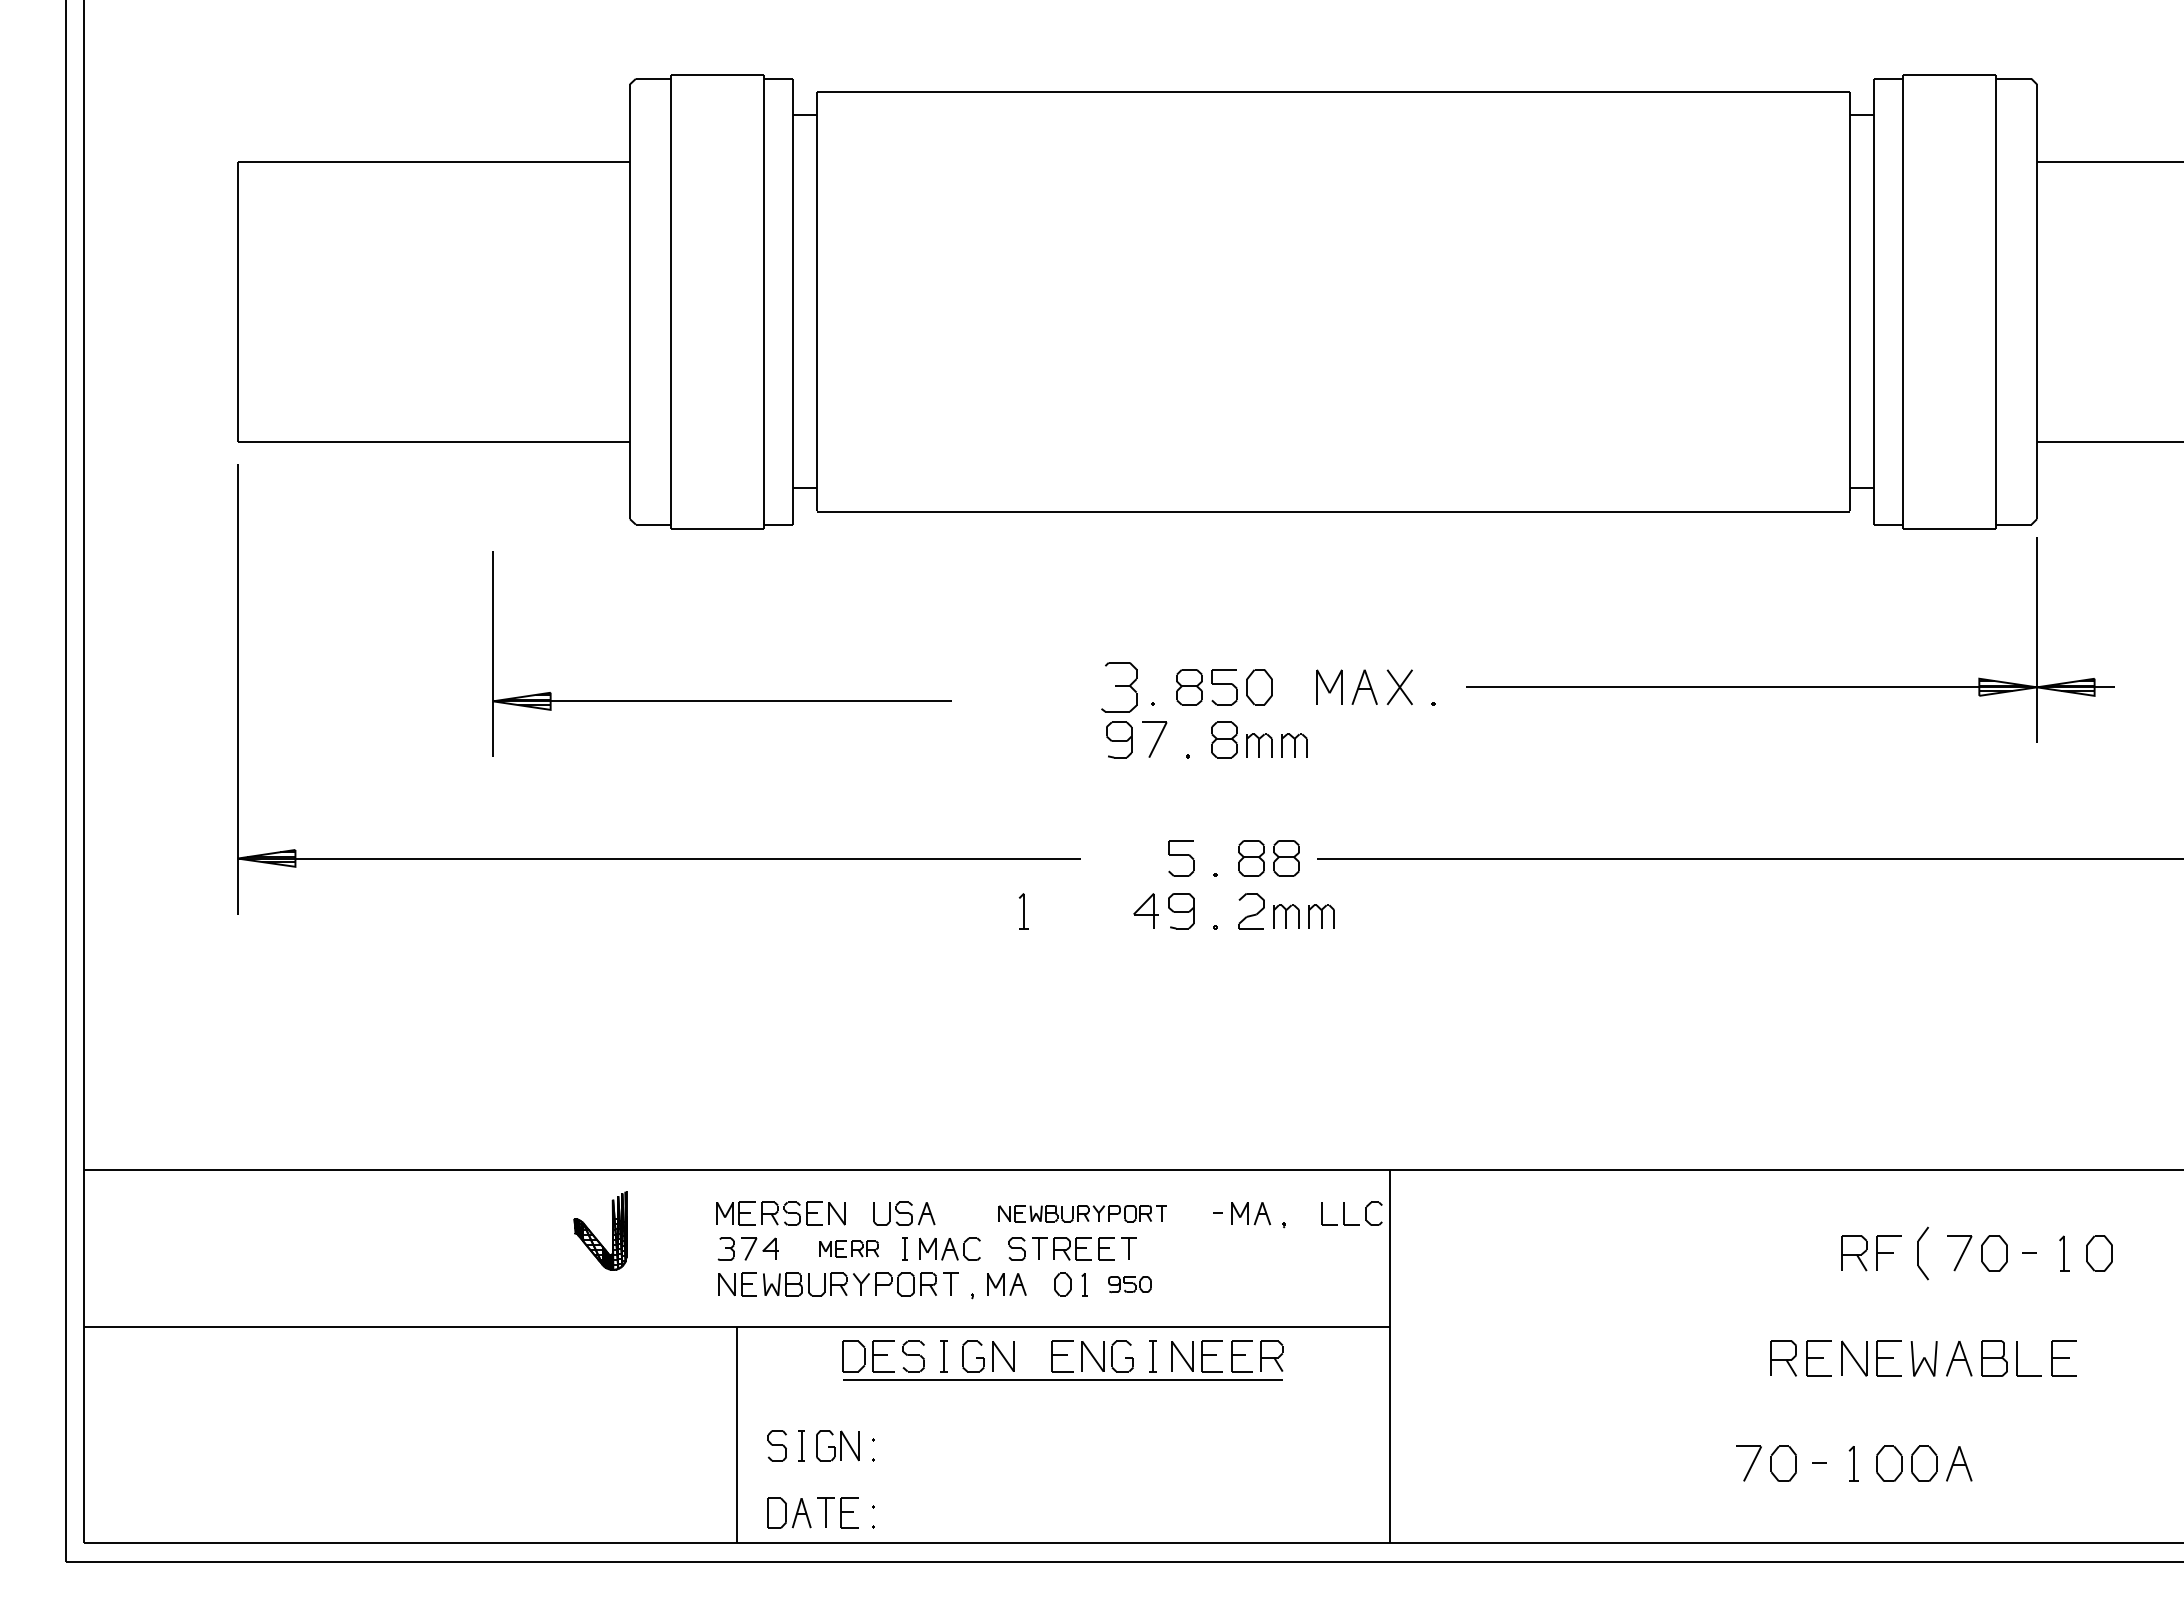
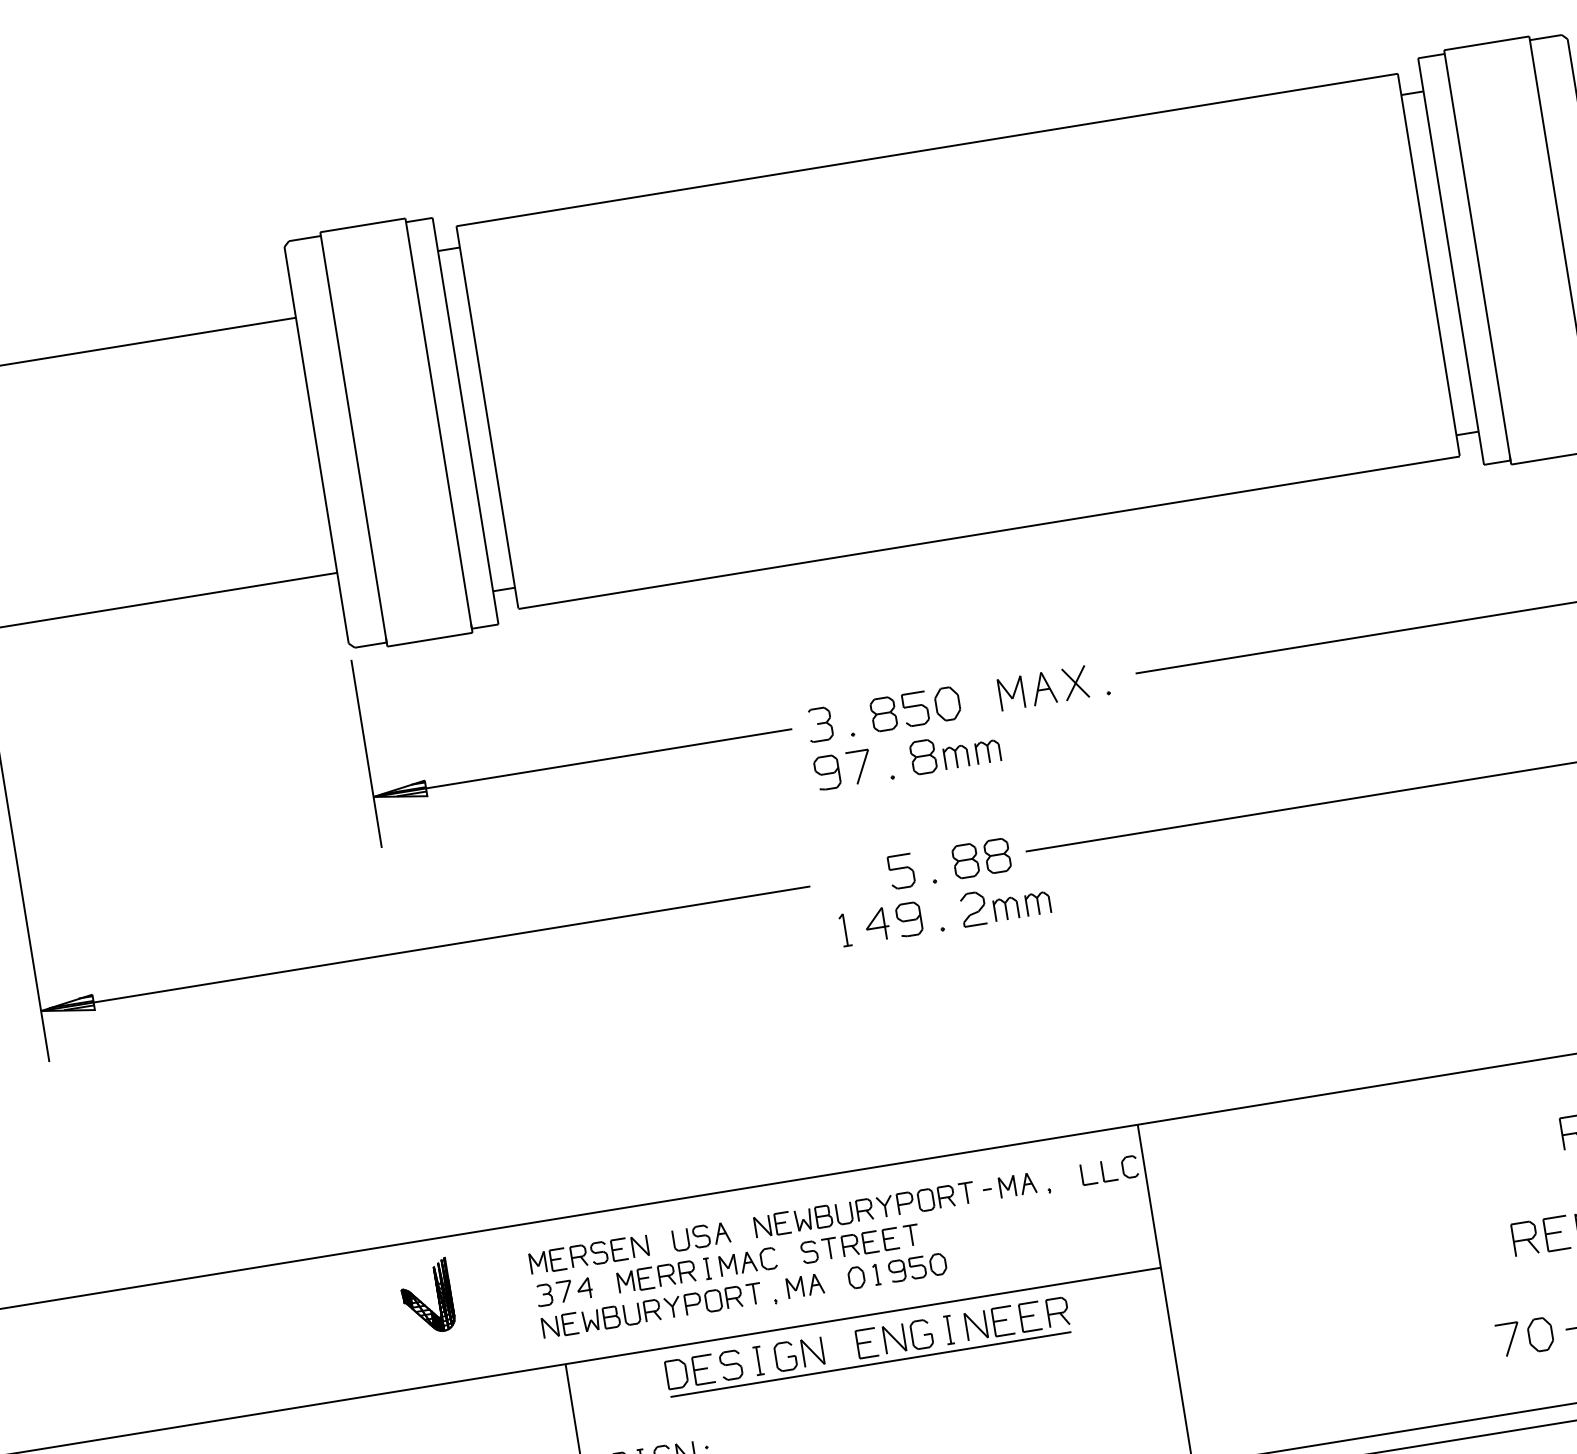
part: (1119, 687) -> (819, 724), size x0.71
part: (721, 700) -> (581, 762), moved
part: (1023, 911) -> (844, 930), moved
part: (1082, 1213) -> (863, 1209), size x1.43
part: (849, 1248) -> (656, 1276), size x1.43
part: (1129, 1284) -> (917, 1267), size x1.43

